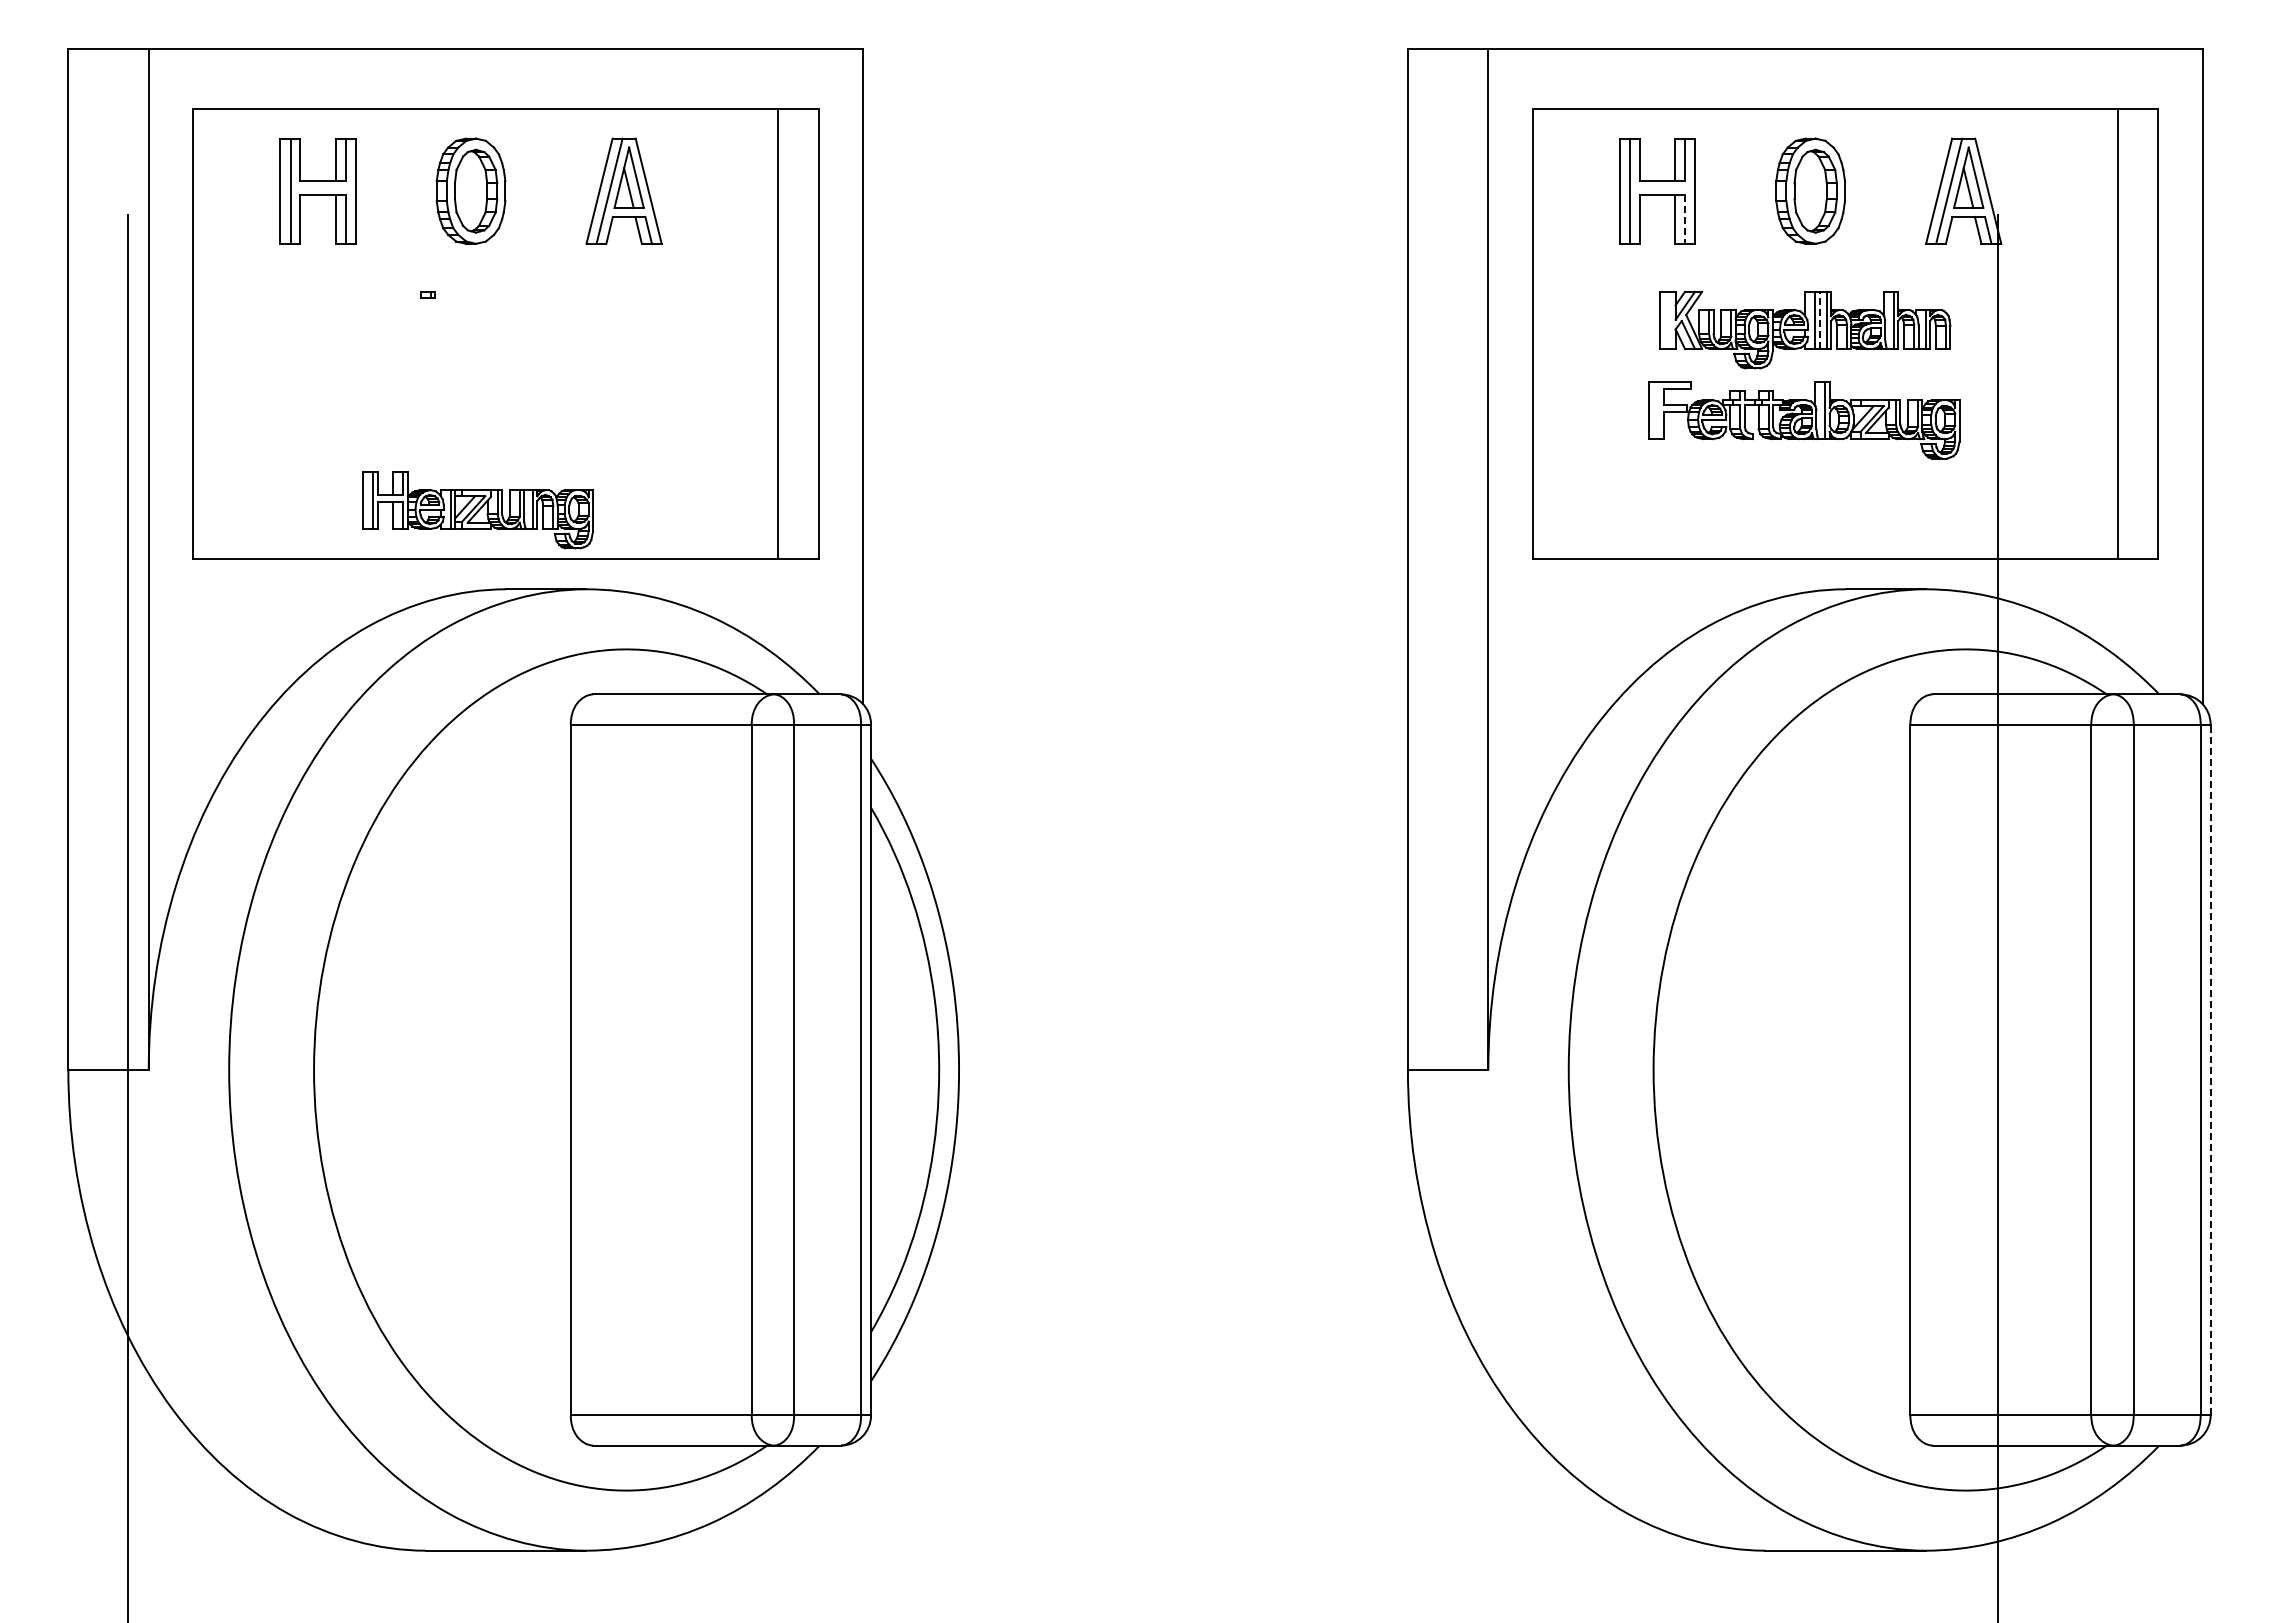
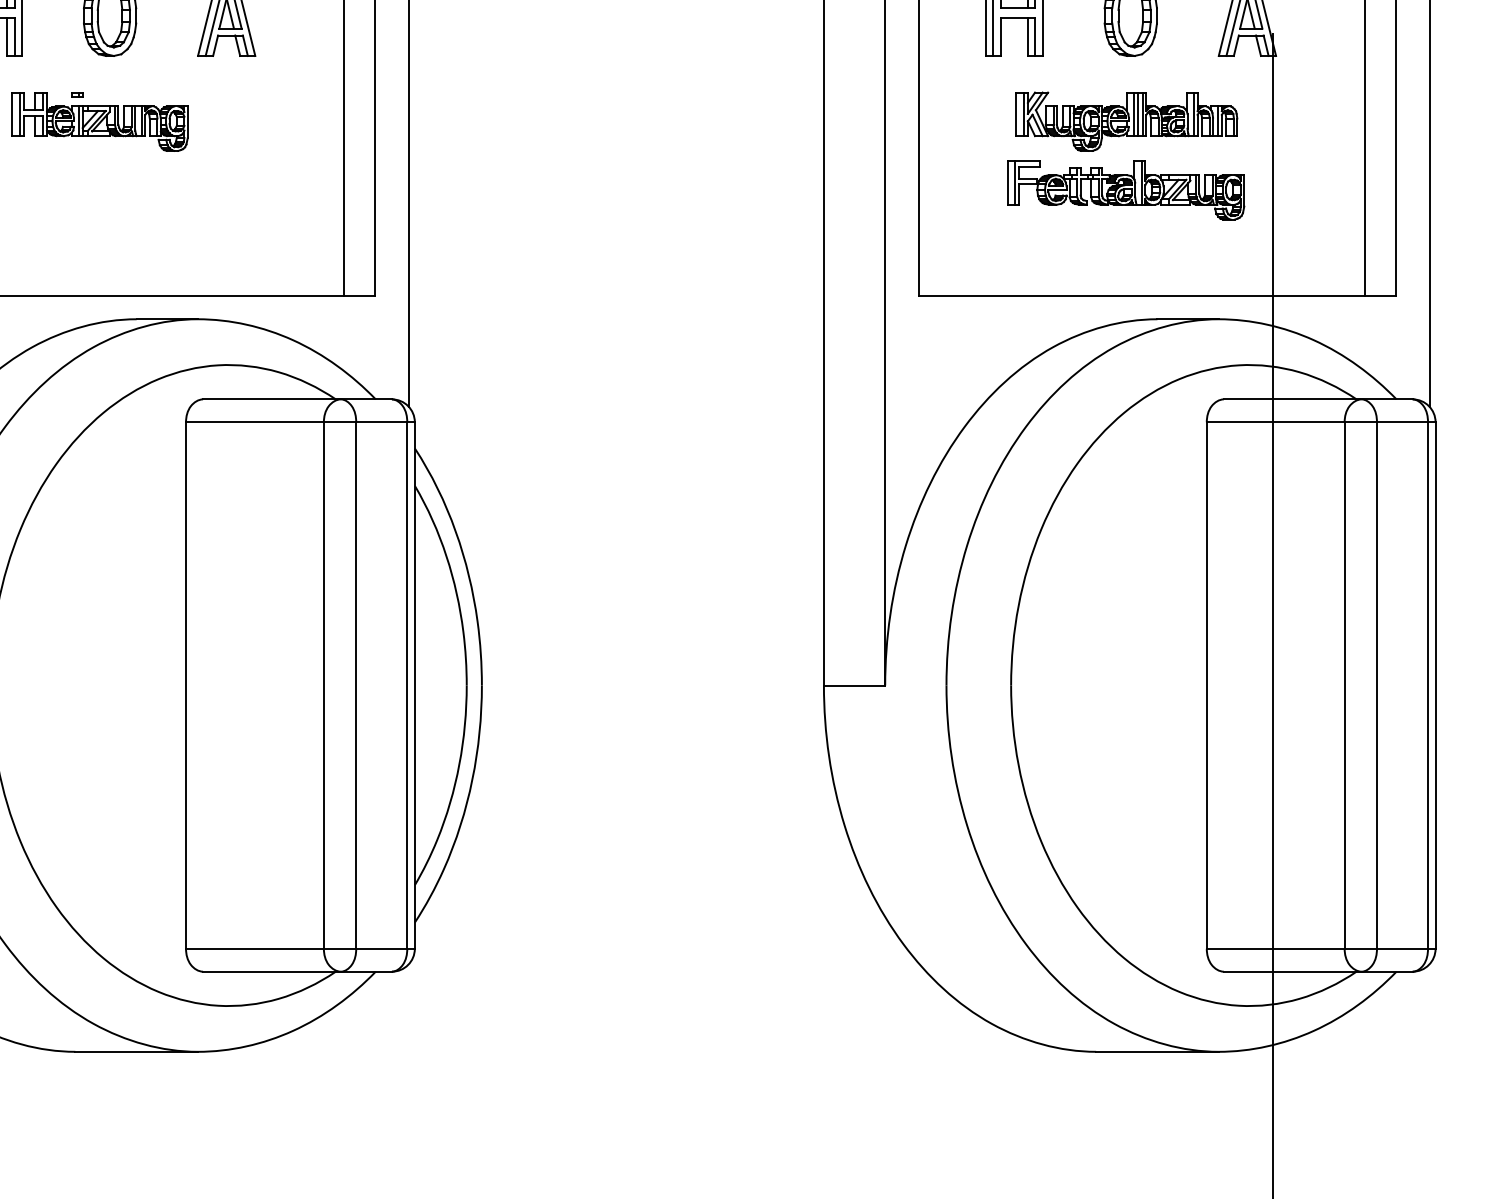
line: (1685, 219) -> (1035, 37), dashed -> solid
line: (1670, 319) -> (1024, 113), added
line: (1819, 320) -> (1137, 114), dashed -> solid
line: (1659, 410) -> (1015, 183), added
part: (477, 510) -> (99, 122), moved
line: (2210, 1069) -> (1435, 685), dashed -> solid

